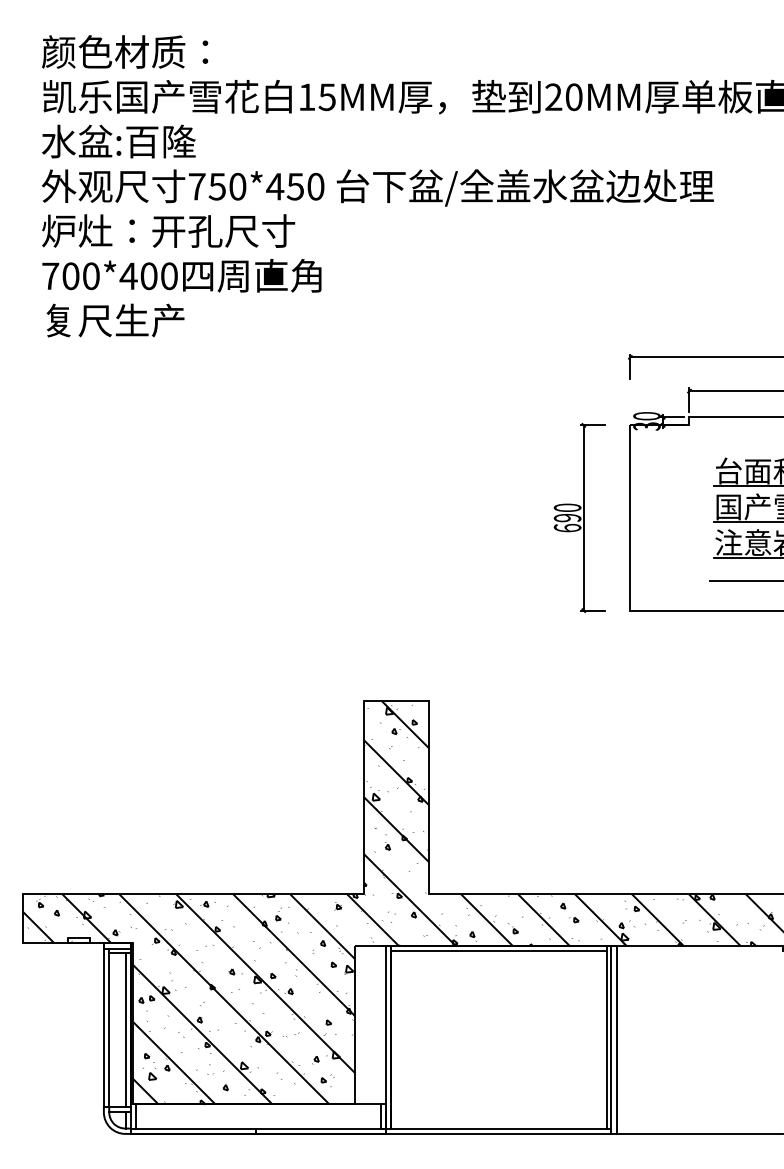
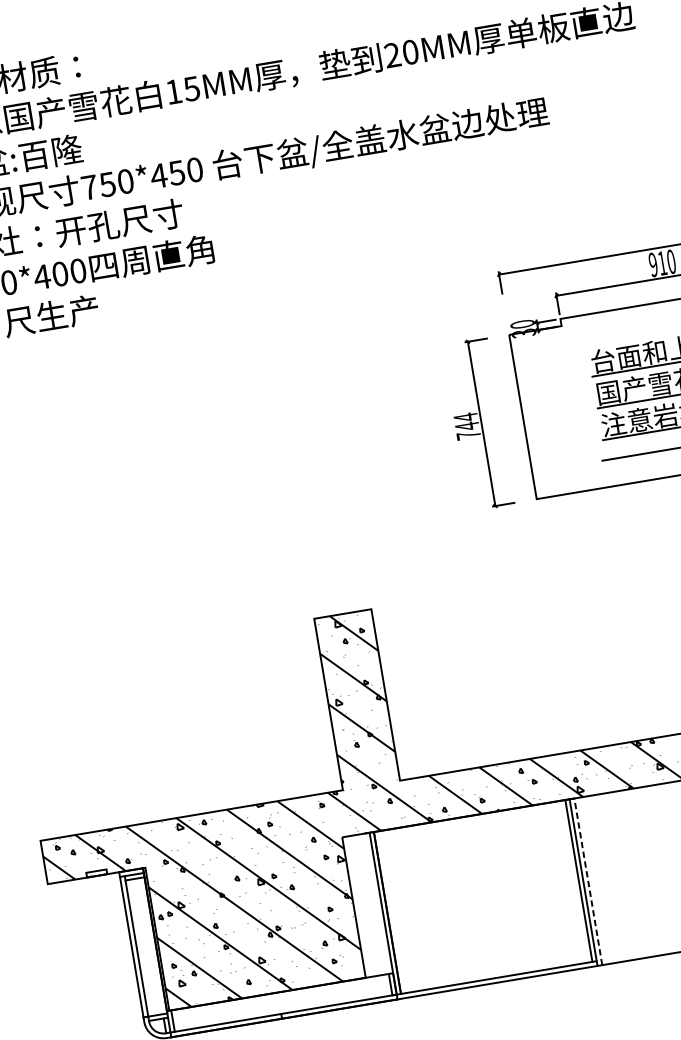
text: (567, 517) -> (467, 425), 690 -> 744
line: (498, 950) -> (470, 820), removed
line: (125, 1030) -> (151, 946), removed
line: (616, 1039) -> (588, 881), solid -> dashed

